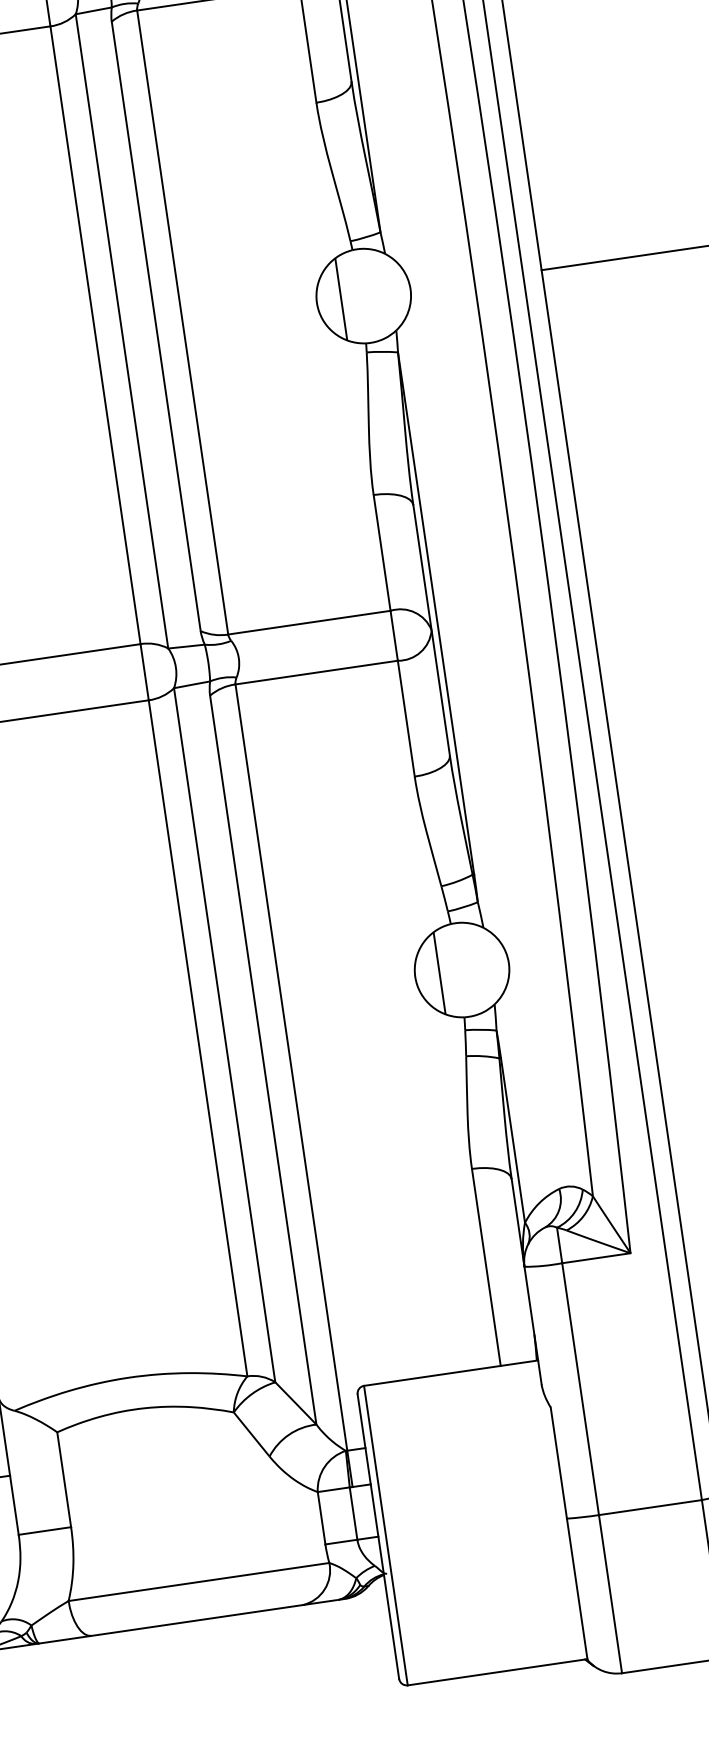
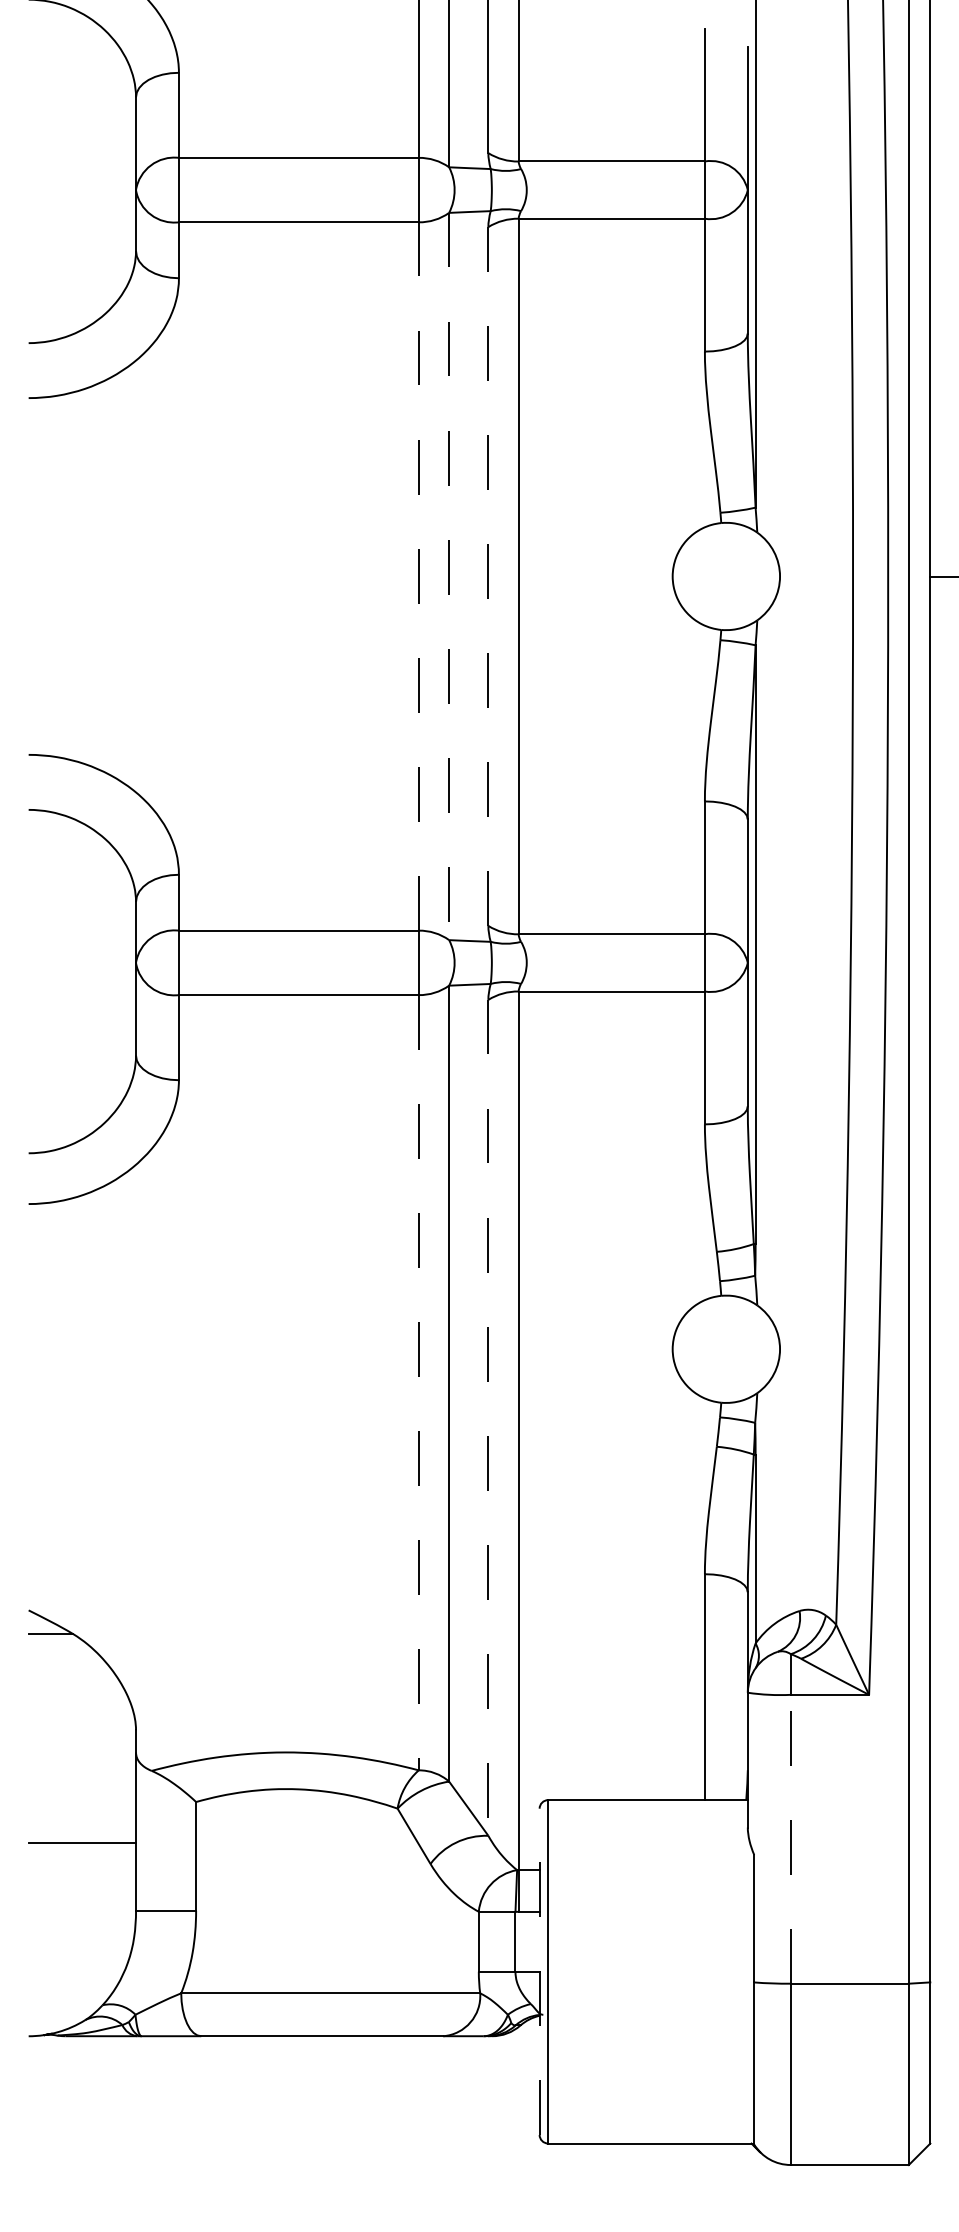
line: (341, 299) -> (700, 576), removed
line: (156, 326) -> (488, 576), solid -> dashed
line: (122, 331) -> (449, 576), solid -> dashed
line: (95, 335) -> (418, 576), solid -> dashed
line: (439, 973) -> (700, 1349), removed
line: (197, 1038) -> (418, 1382), solid -> dashed
line: (263, 1059) -> (488, 1417), solid -> dashed
line: (580, 1388) -> (790, 1838), solid -> dashed
line: (378, 1536) -> (539, 1971), solid -> dashed

